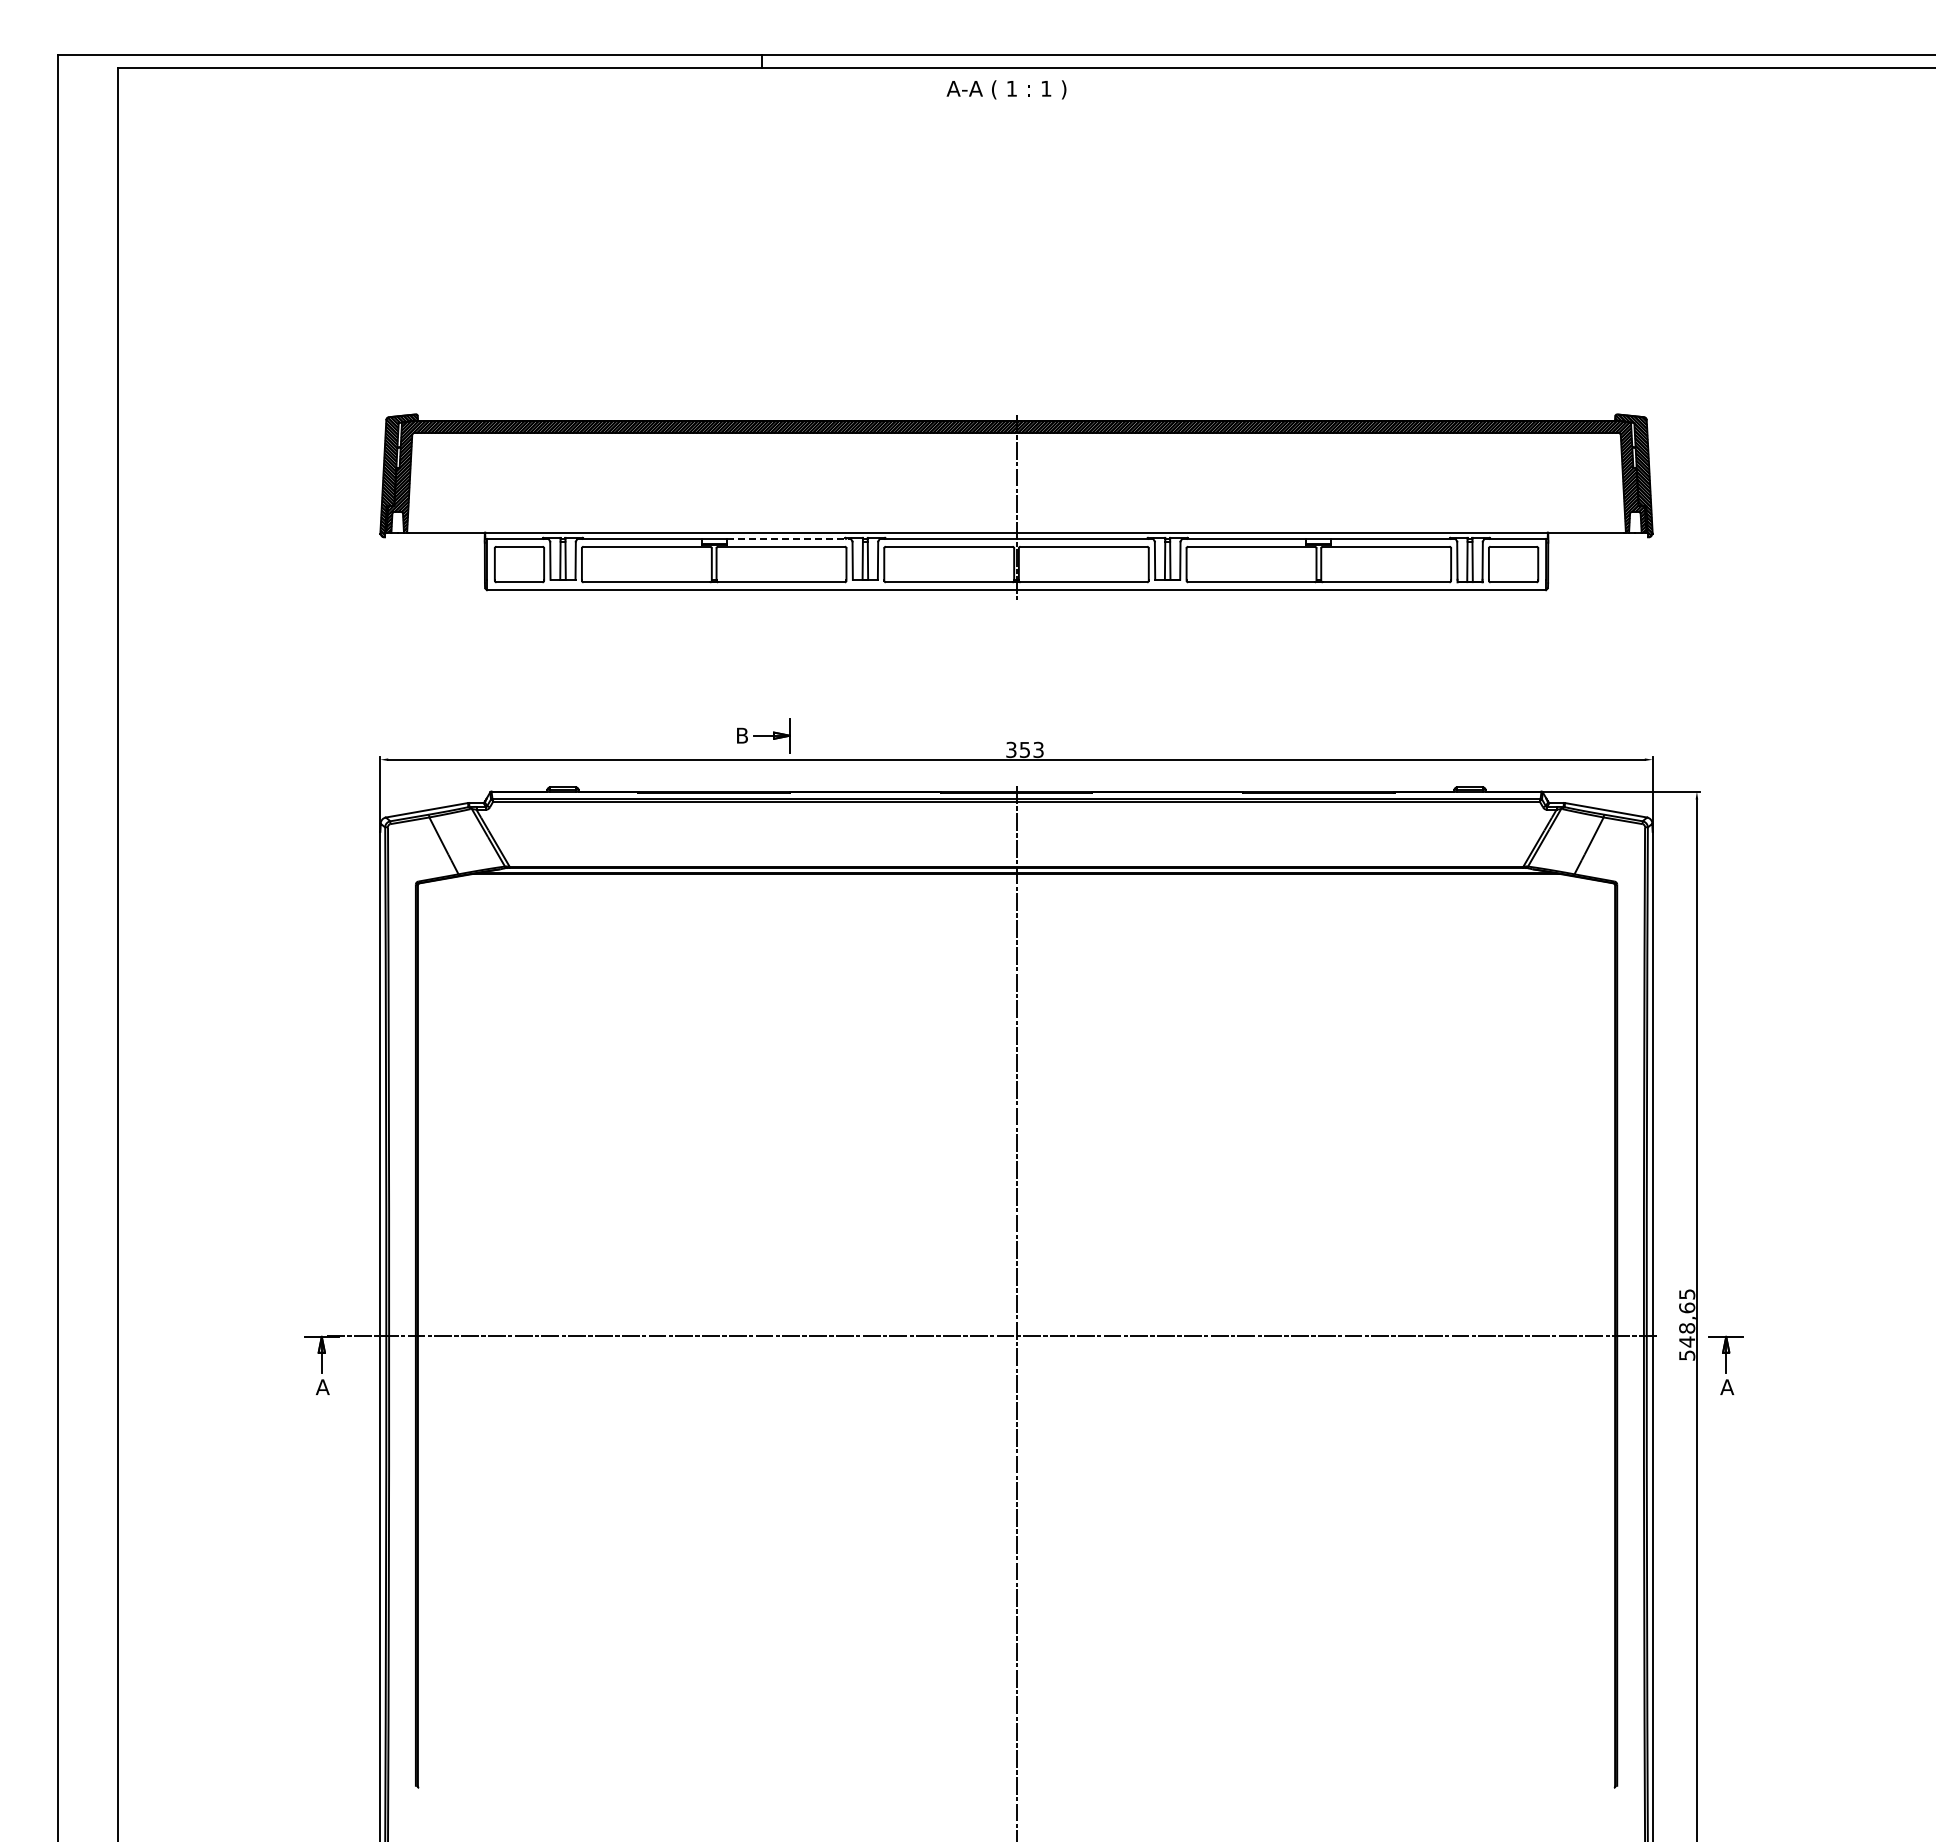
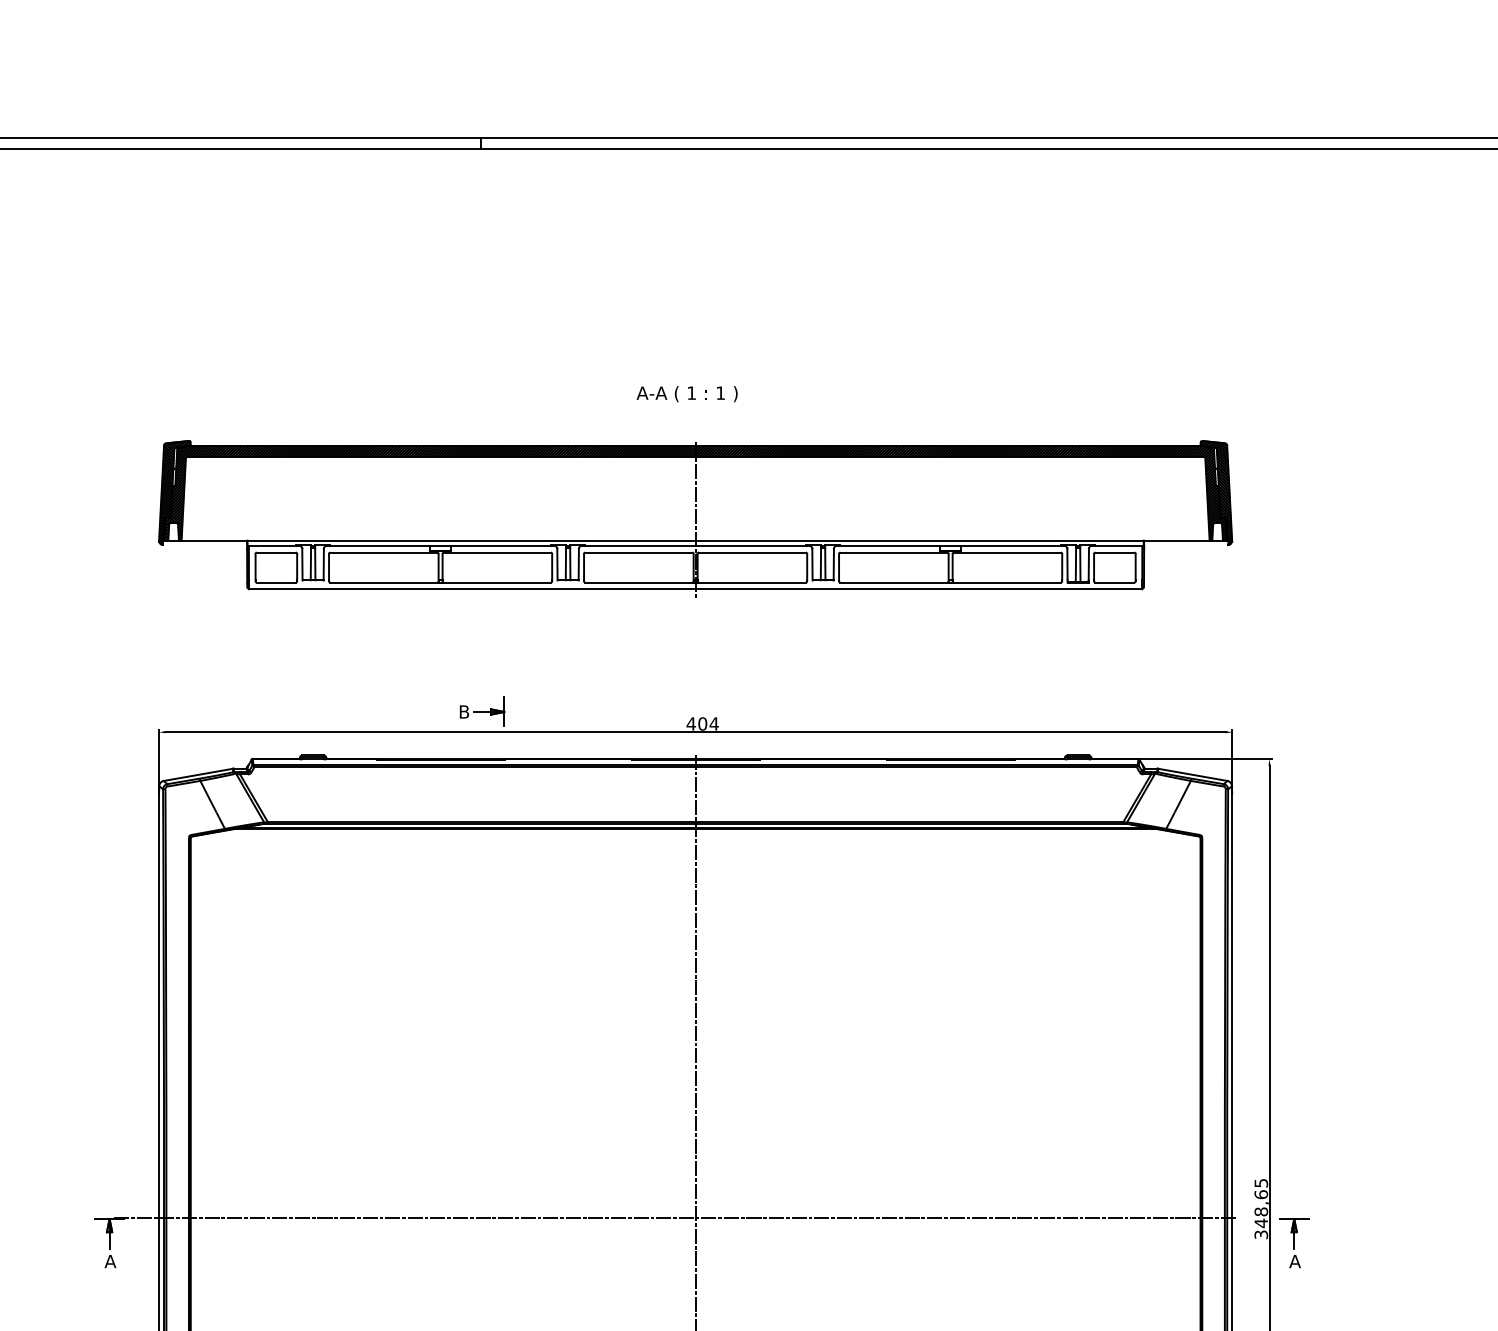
text: (1006, 89) -> (687, 393), moved
line: (789, 538) -> (504, 545), dashed -> solid
text: (1024, 749) -> (702, 723), 353 -> 404
text: (1686, 1355) -> (1260, 1234), 548,65 -> 348,65

